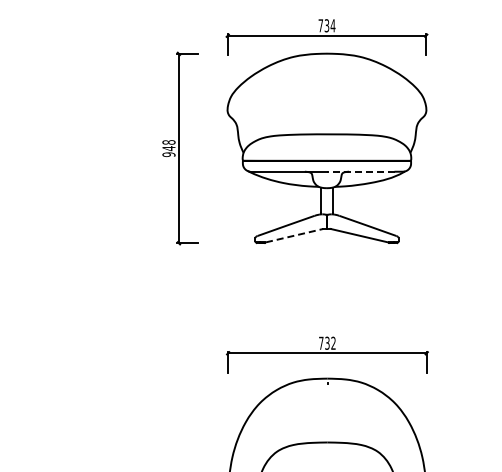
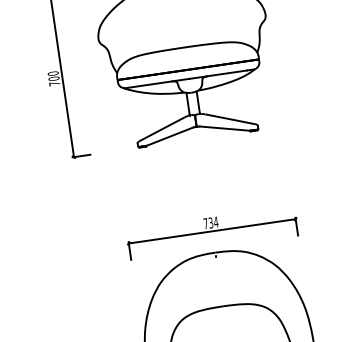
text: (168, 148) -> (53, 78), 948 -> 700
line: (360, 171) -> (217, 74), dashed -> solid
line: (294, 235) -> (170, 136), dashed -> solid
text: (333, 342) -> (216, 221), 732 -> 734

